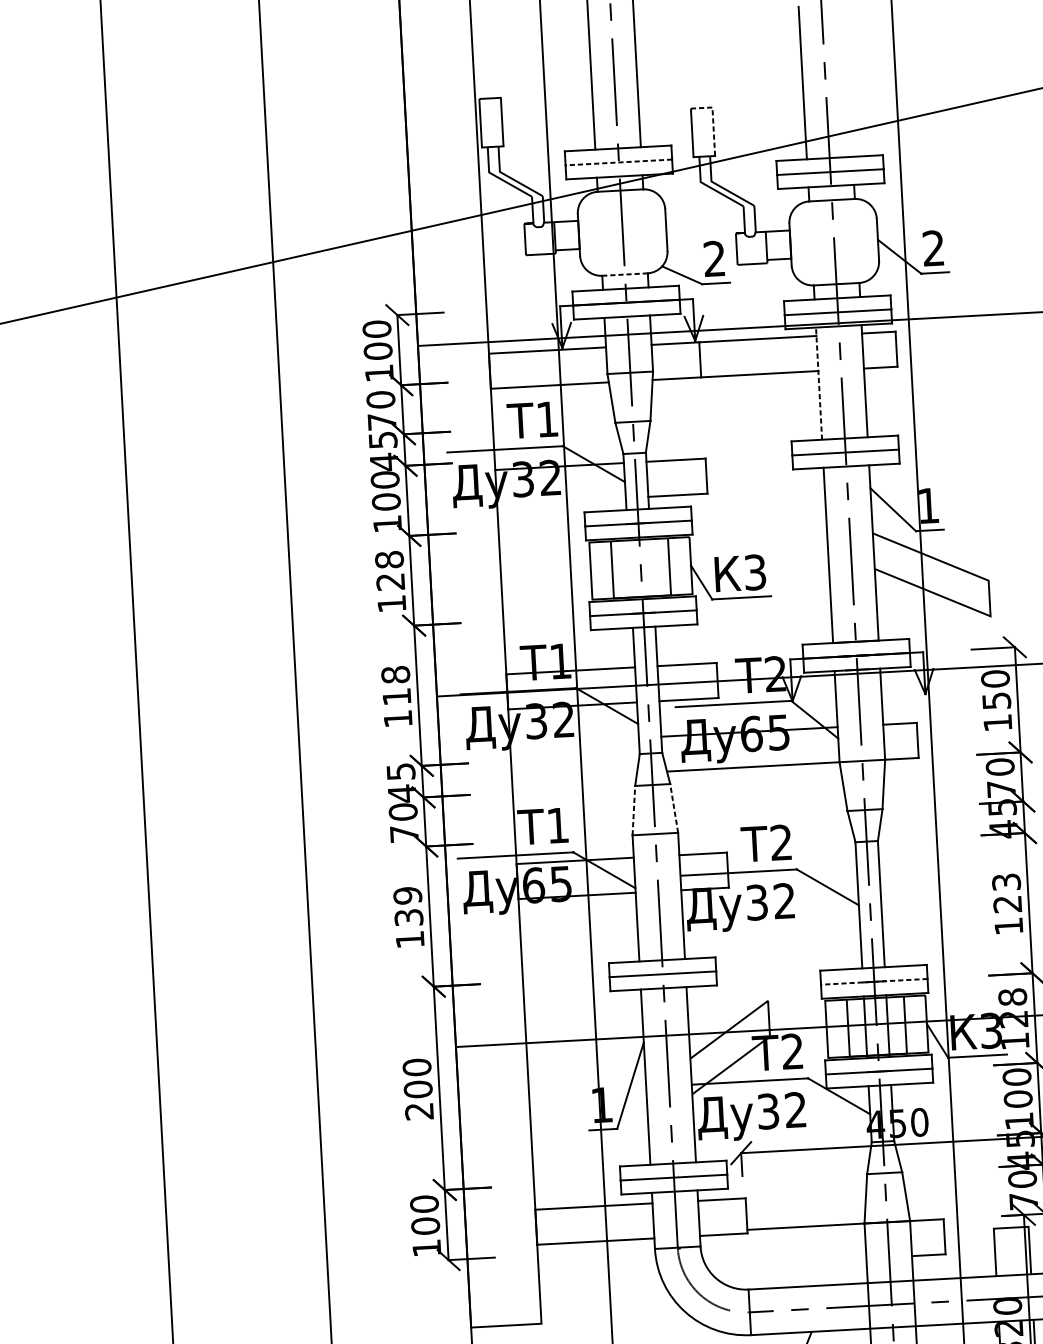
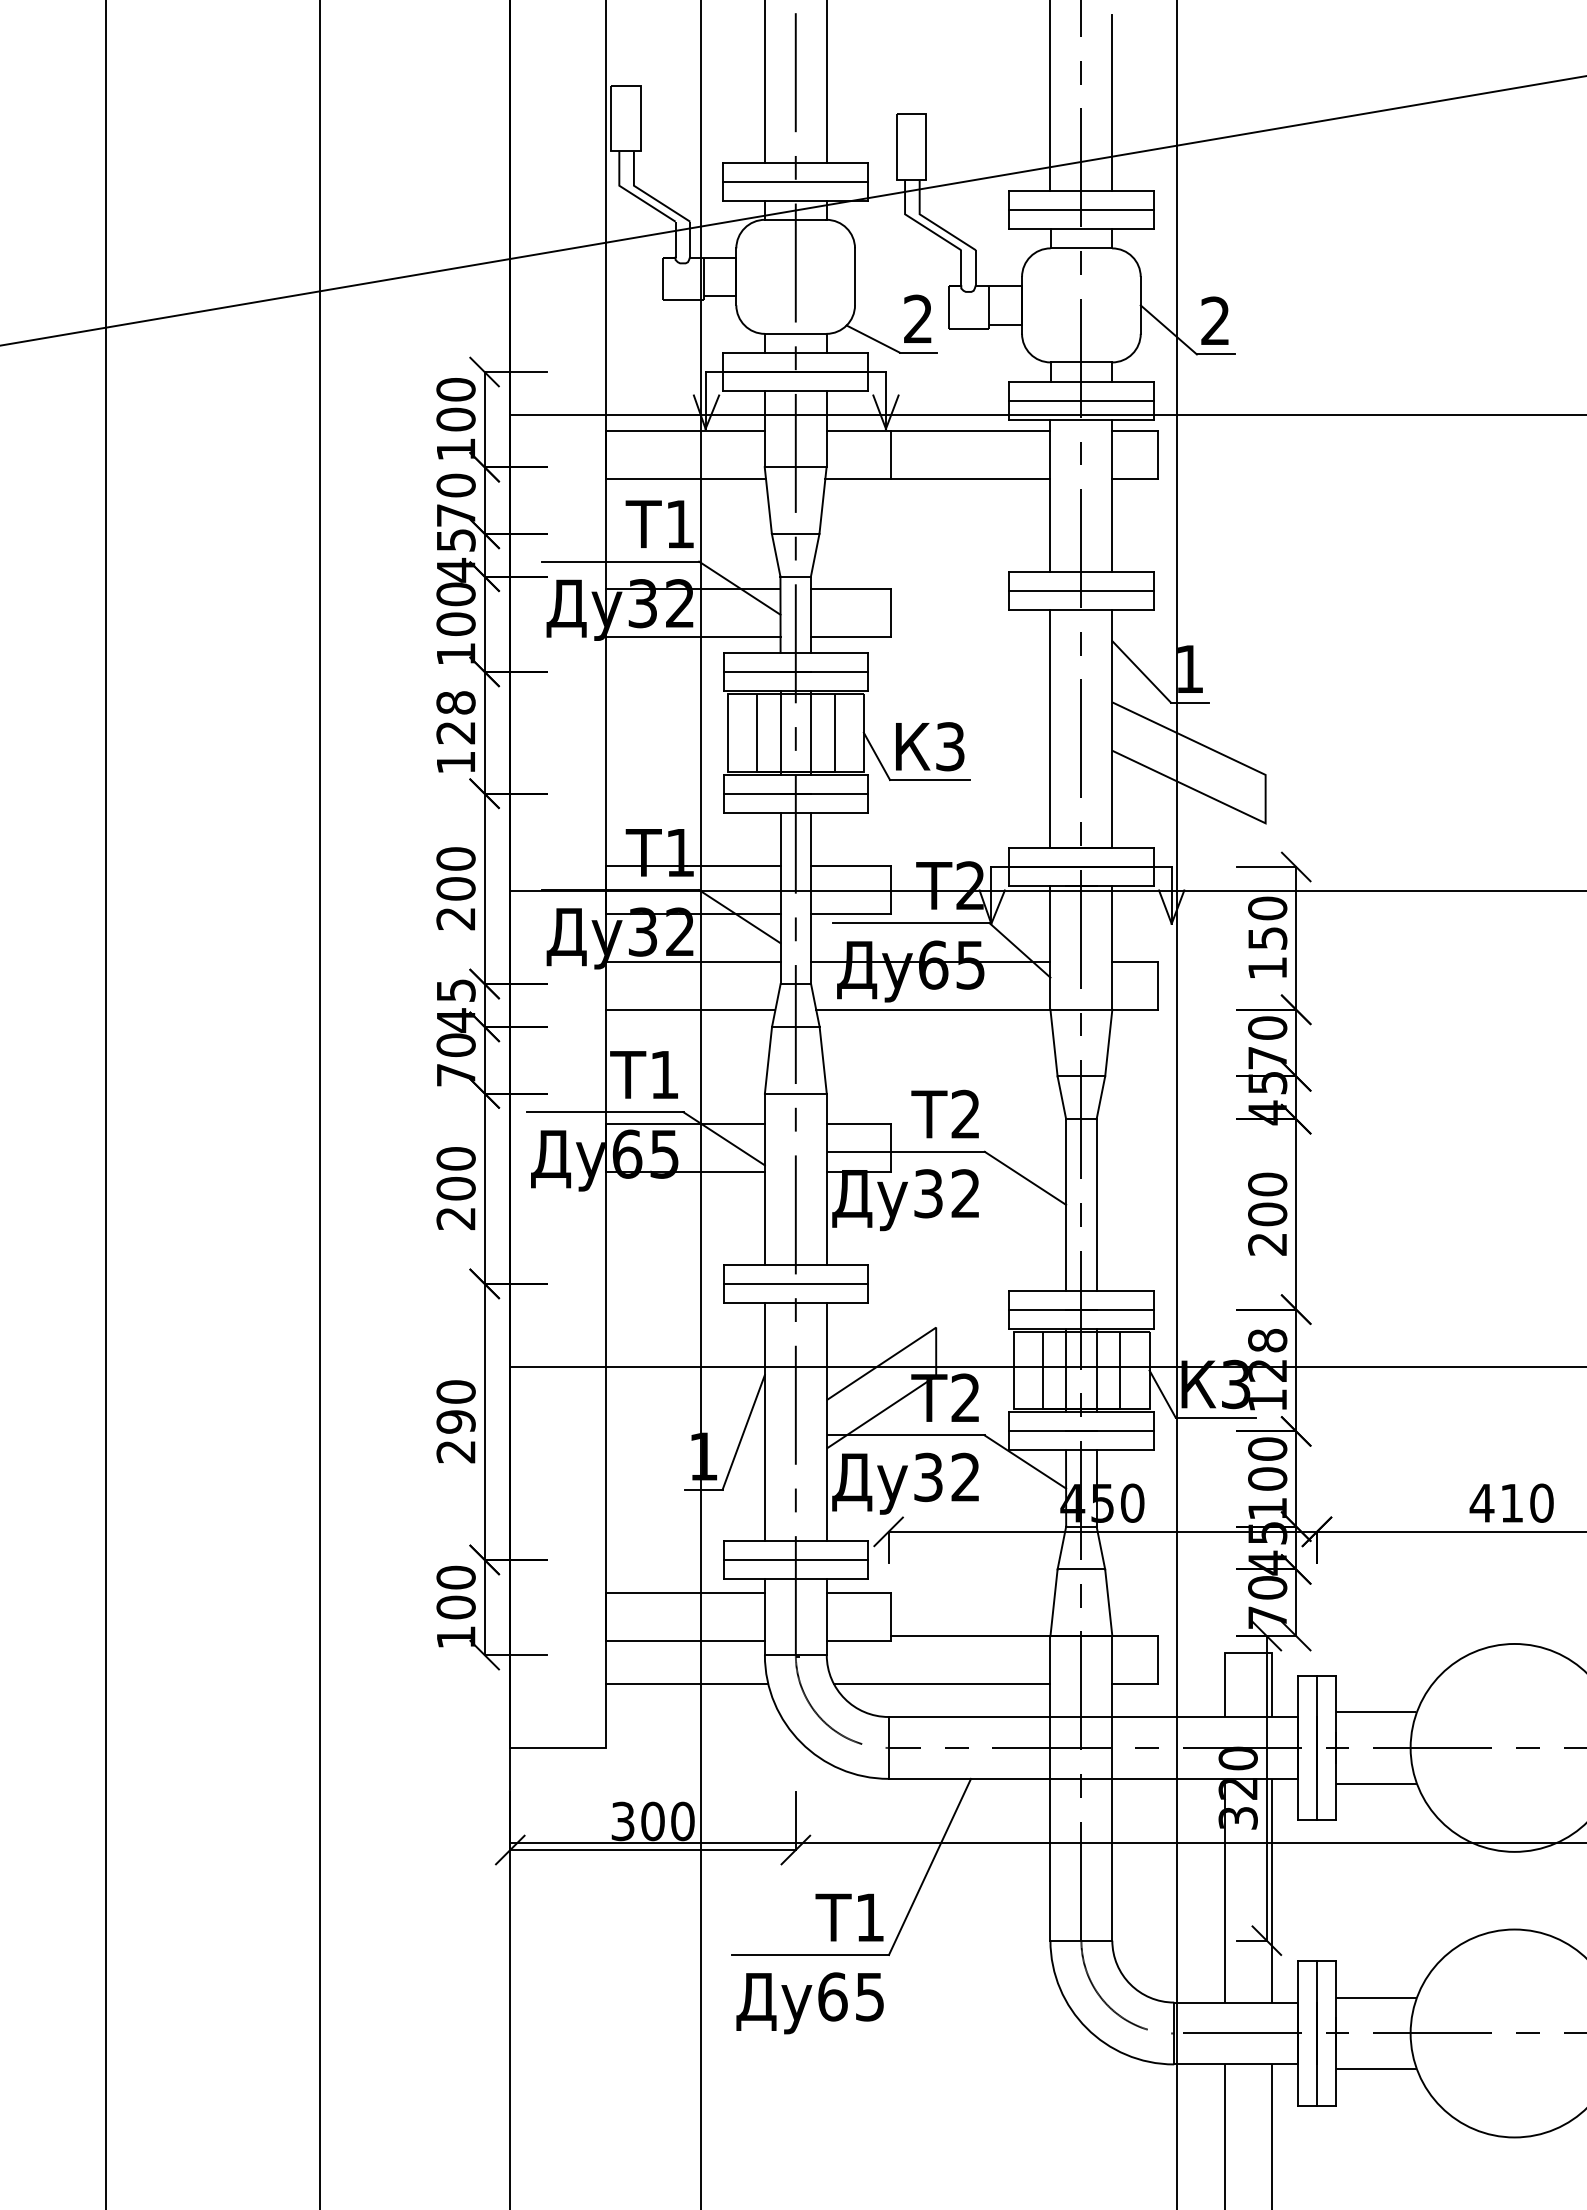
line: (849, 91) -> (1112, 102), added
line: (713, 121) -> (926, 132), dashed -> solid
line: (618, 162) -> (795, 181), dashed -> solid
line: (624, 274) -> (795, 333), dashed -> solid
line: (819, 383) -> (1050, 495), dashed -> solid
line: (561, 501) -> (692, 636), added
line: (652, 567) -> (811, 732), added
line: (629, 568) -> (780, 732), added
text: (396, 696) -> (455, 888), 118 -> 200
line: (574, 741) -> (692, 962), added
line: (574, 776) -> (690, 1009), added
line: (674, 808) -> (823, 1060), dashed -> solid
line: (633, 810) -> (768, 1060), dashed -> solid
text: (1007, 903) -> (1267, 1213), 123 -> 200
text: (408, 917) -> (455, 1188), 139 -> 200
line: (873, 981) -> (1080, 1309), dashed -> solid
text: (417, 1089) -> (455, 1421), 200 -> 290
line: (786, 1262) -> (941, 1683), added
line: (598, 1272) -> (686, 1683), added

